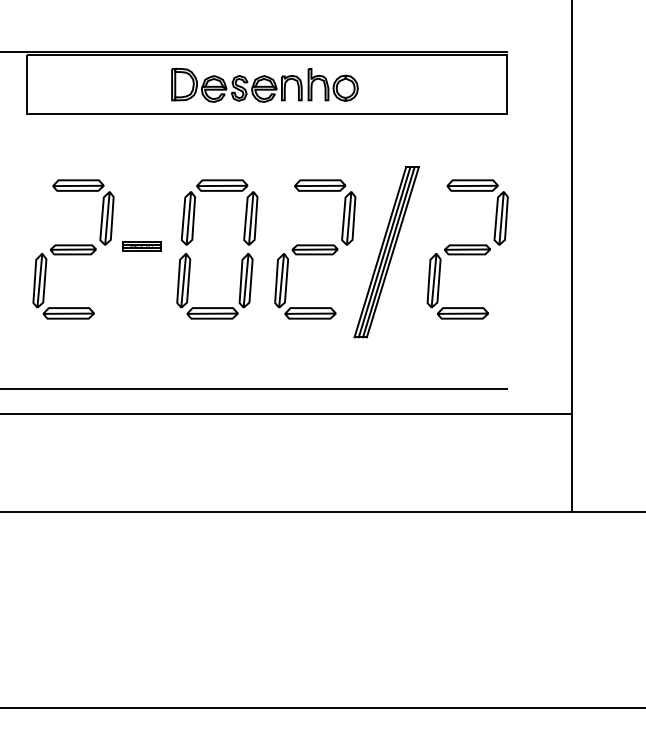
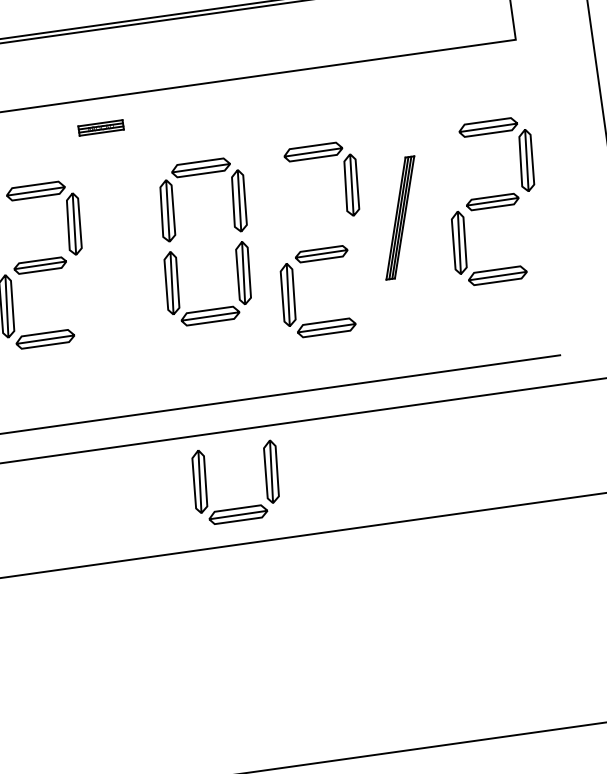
part: (264, 85) -> (233, 46), removed
part: (141, 246) -> (100, 127), moved
part: (386, 252) -> (400, 218), size x0.6
part: (287, 281) -> (295, 294), moved
part: (214, 480) -> (239, 507), added

